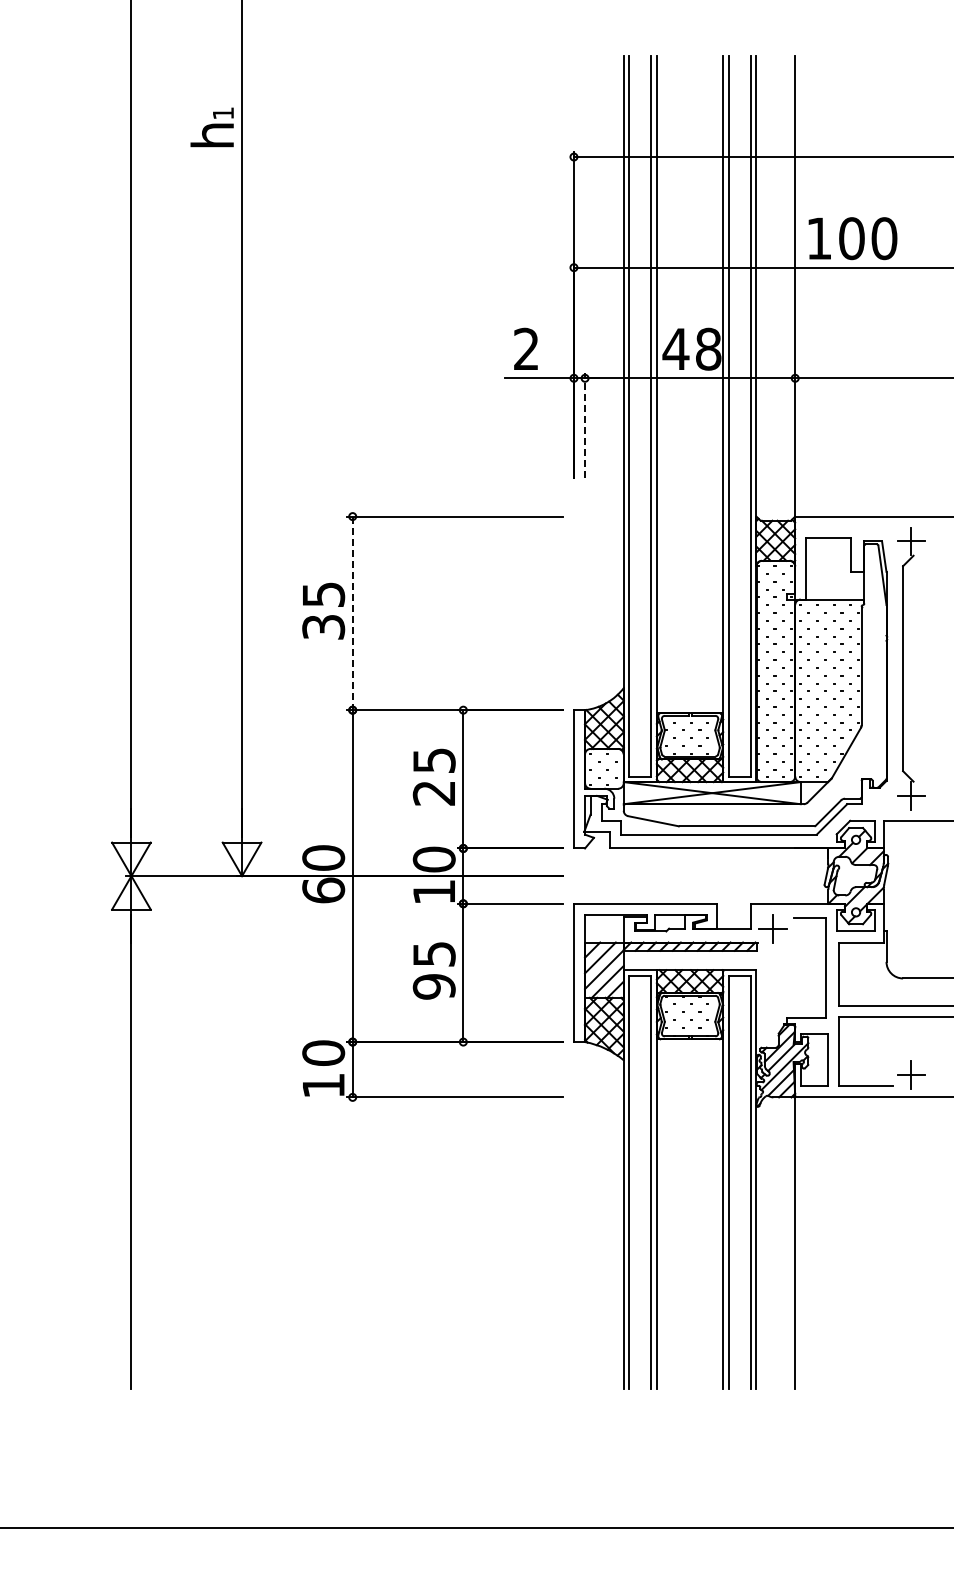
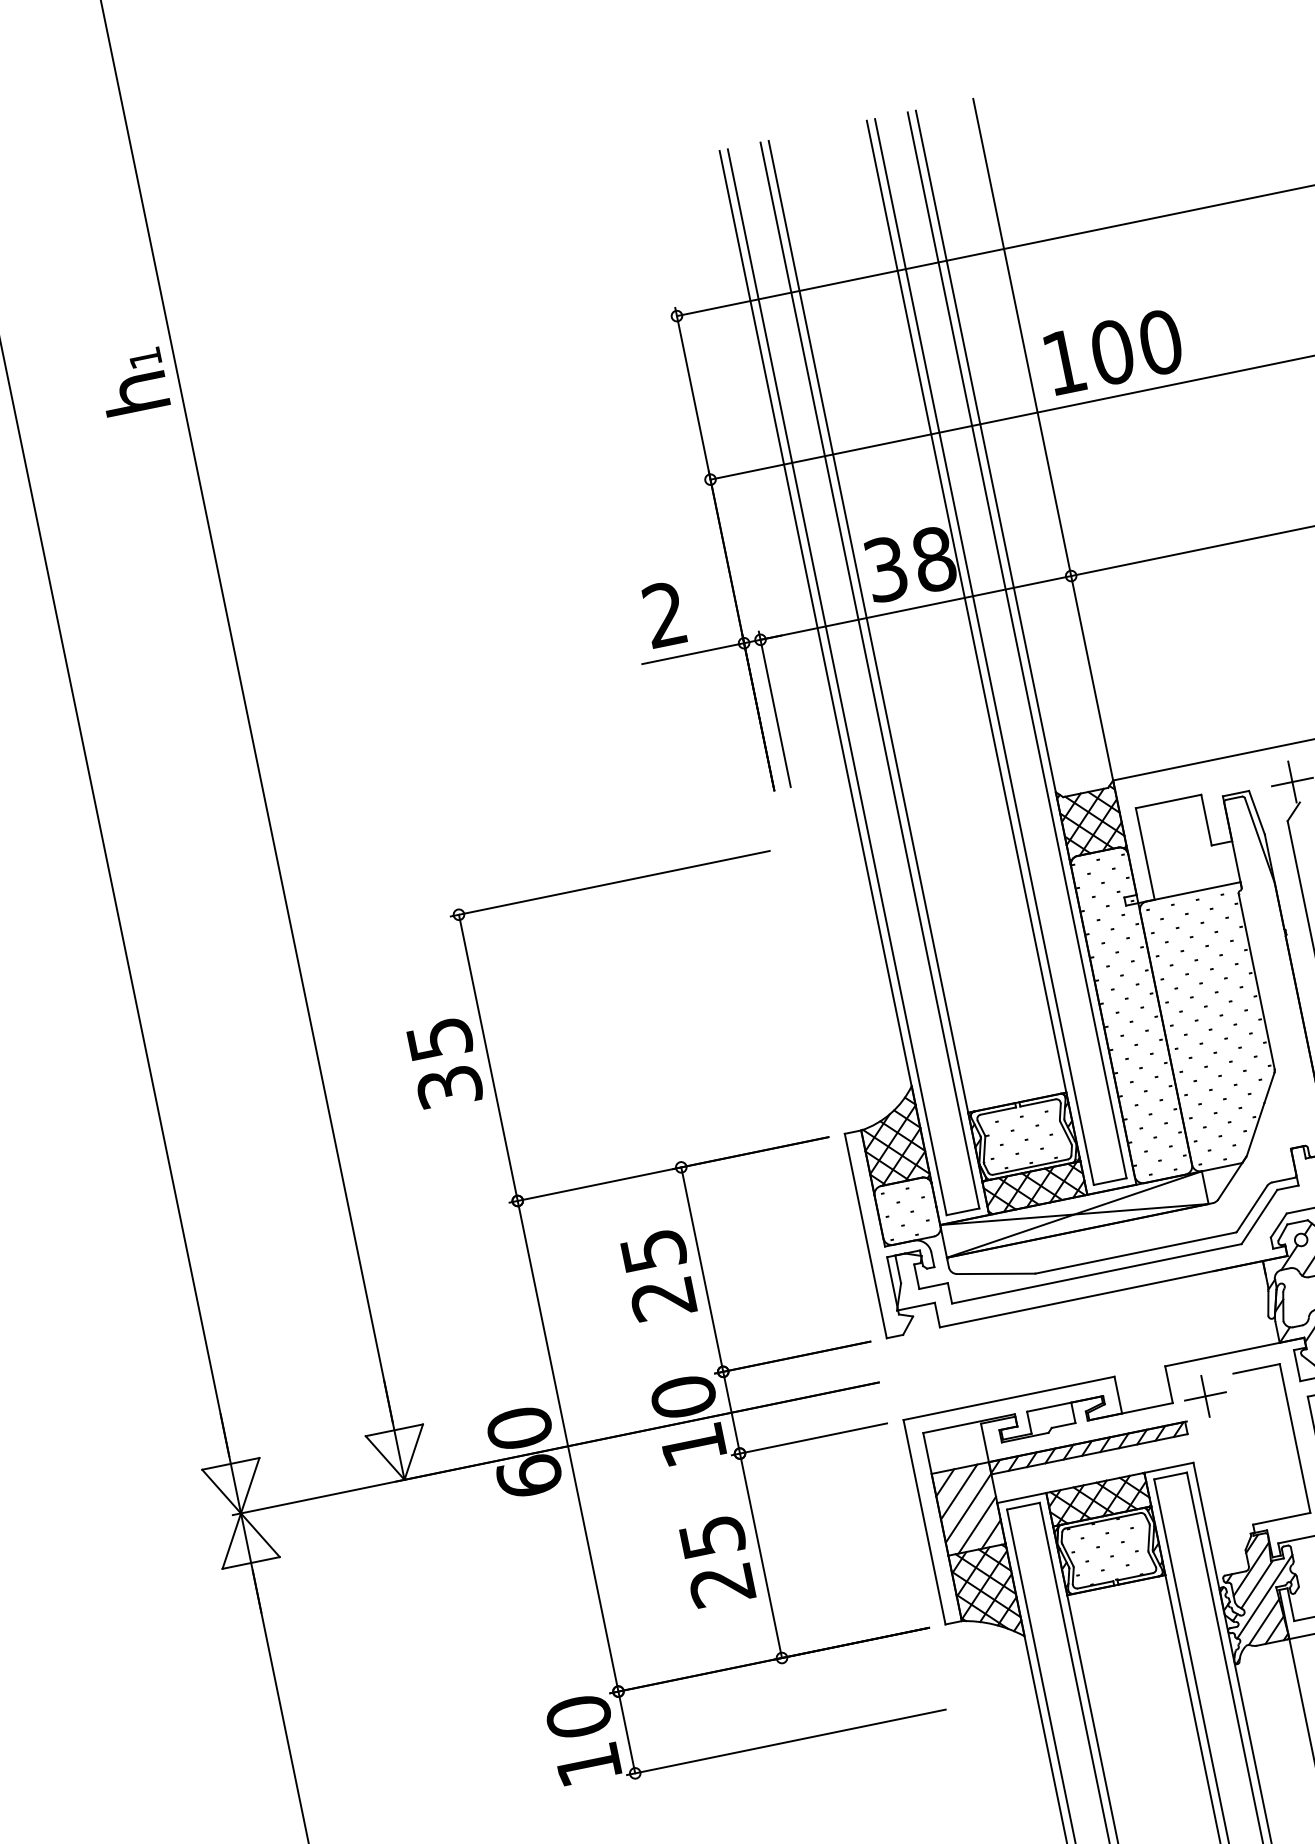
text: (675, 348) -> (885, 568), 48 -> 38
line: (585, 425) -> (775, 709), dashed -> solid
line: (352, 613) -> (488, 1058), dashed -> solid
text: (433, 986) -> (721, 1584), 95 -> 25

